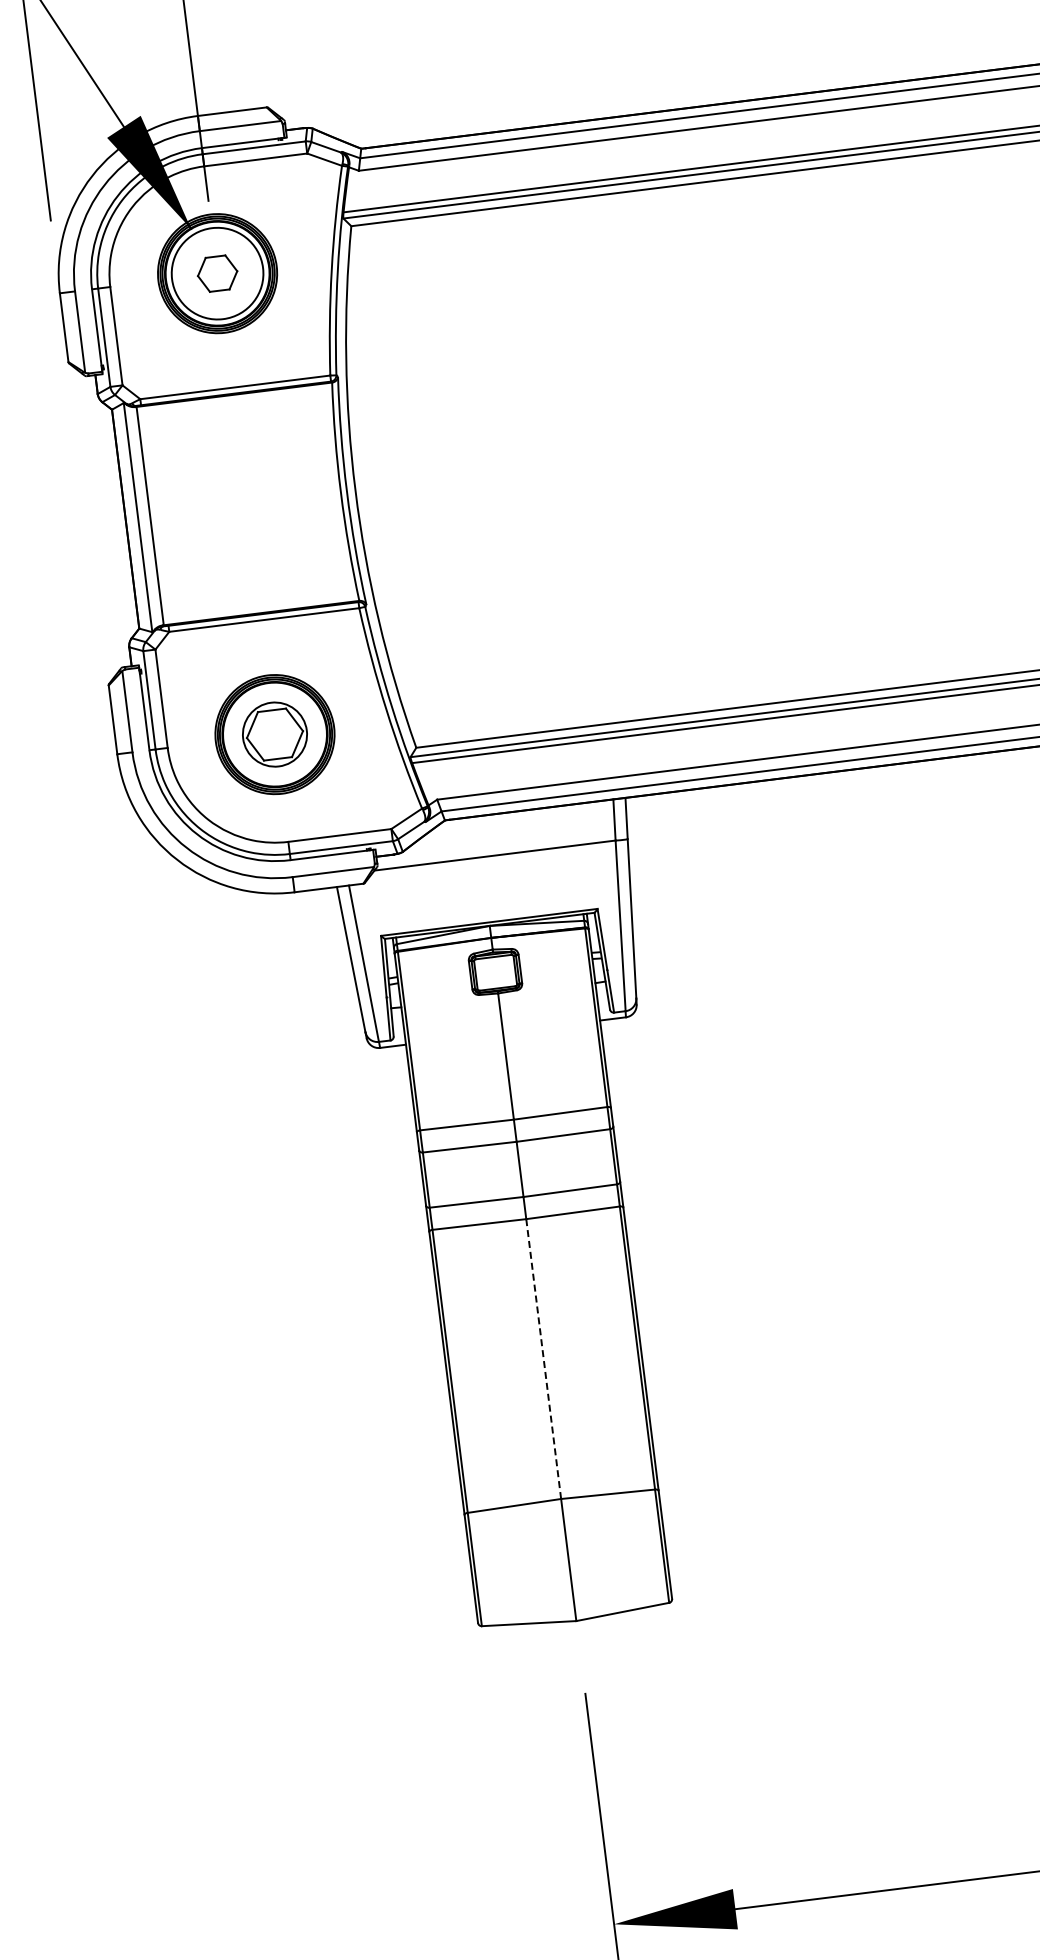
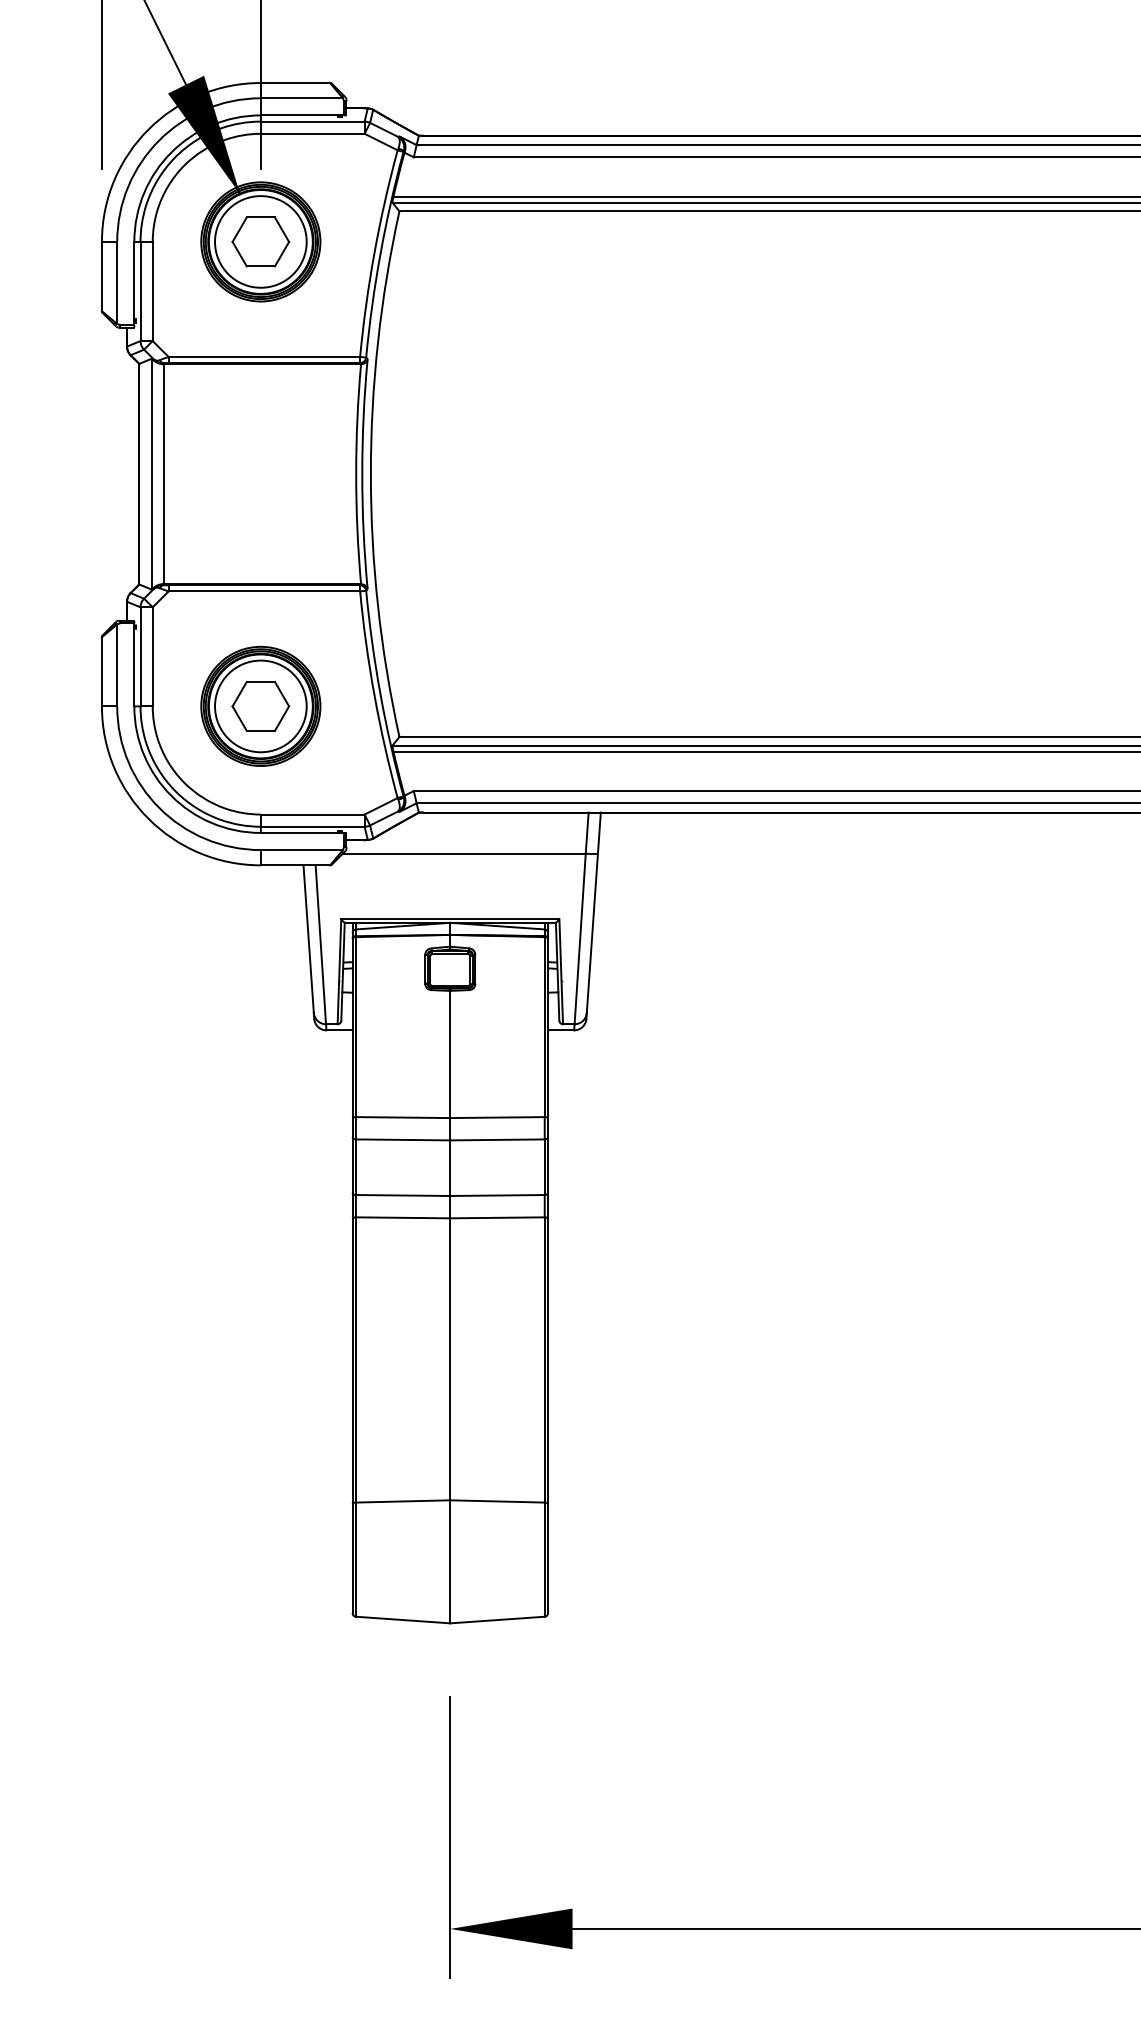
part: (217, 273) -> (260, 241), size x1.43
circle: (274, 734) -> (260, 706), size x1.43
line: (543, 1359) -> (450, 1359), dashed -> solid

